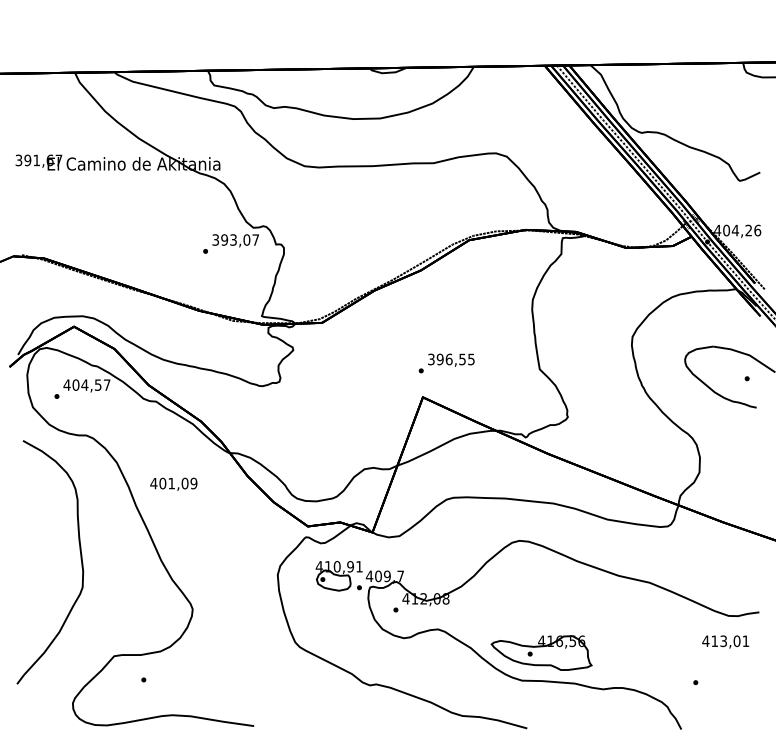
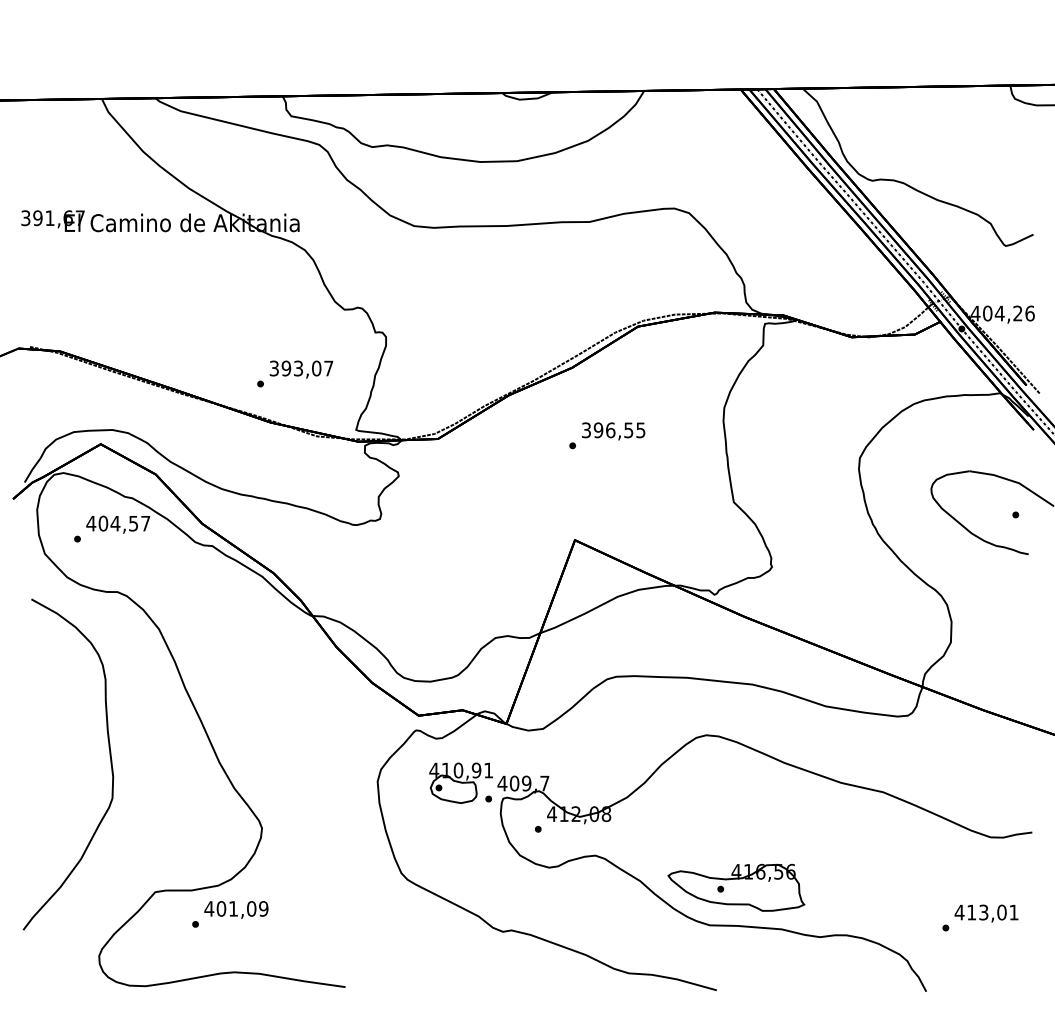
text: (230, 243) -> (294, 373), moved
text: (446, 363) -> (607, 435), moved
text: (173, 483) -> (235, 908), moved
text: (725, 641) -> (986, 912), moved

